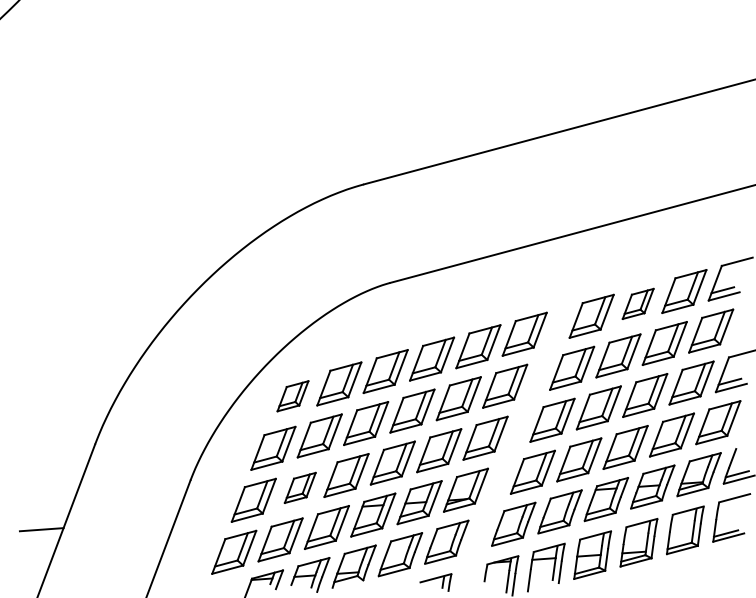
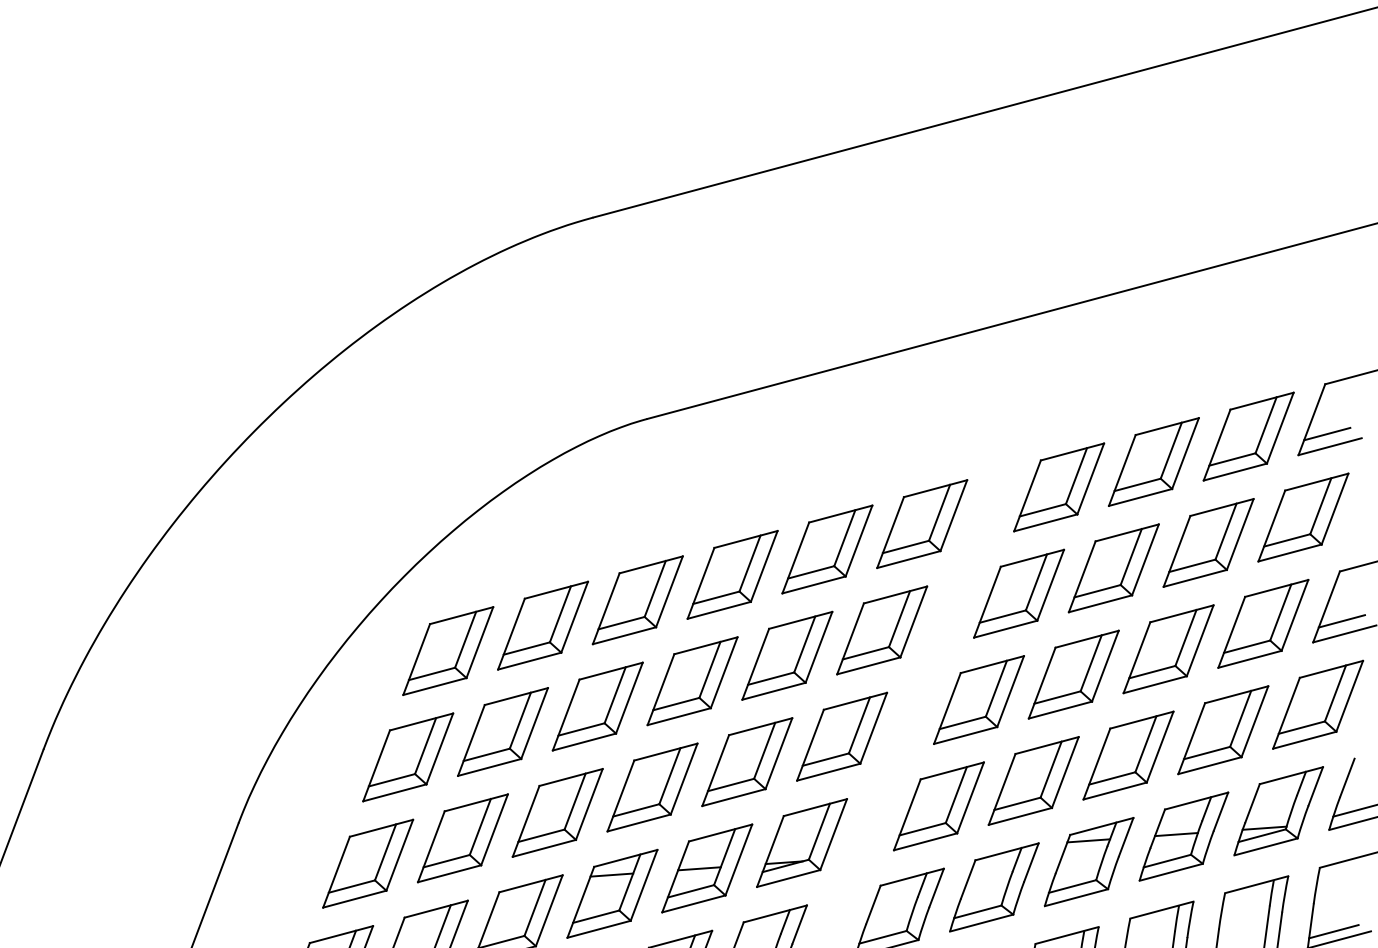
part: (638, 303) -> (1154, 461), size x1.43
part: (292, 395) -> (447, 649), size x1.43
part: (300, 487) -> (463, 837), size x1.43

